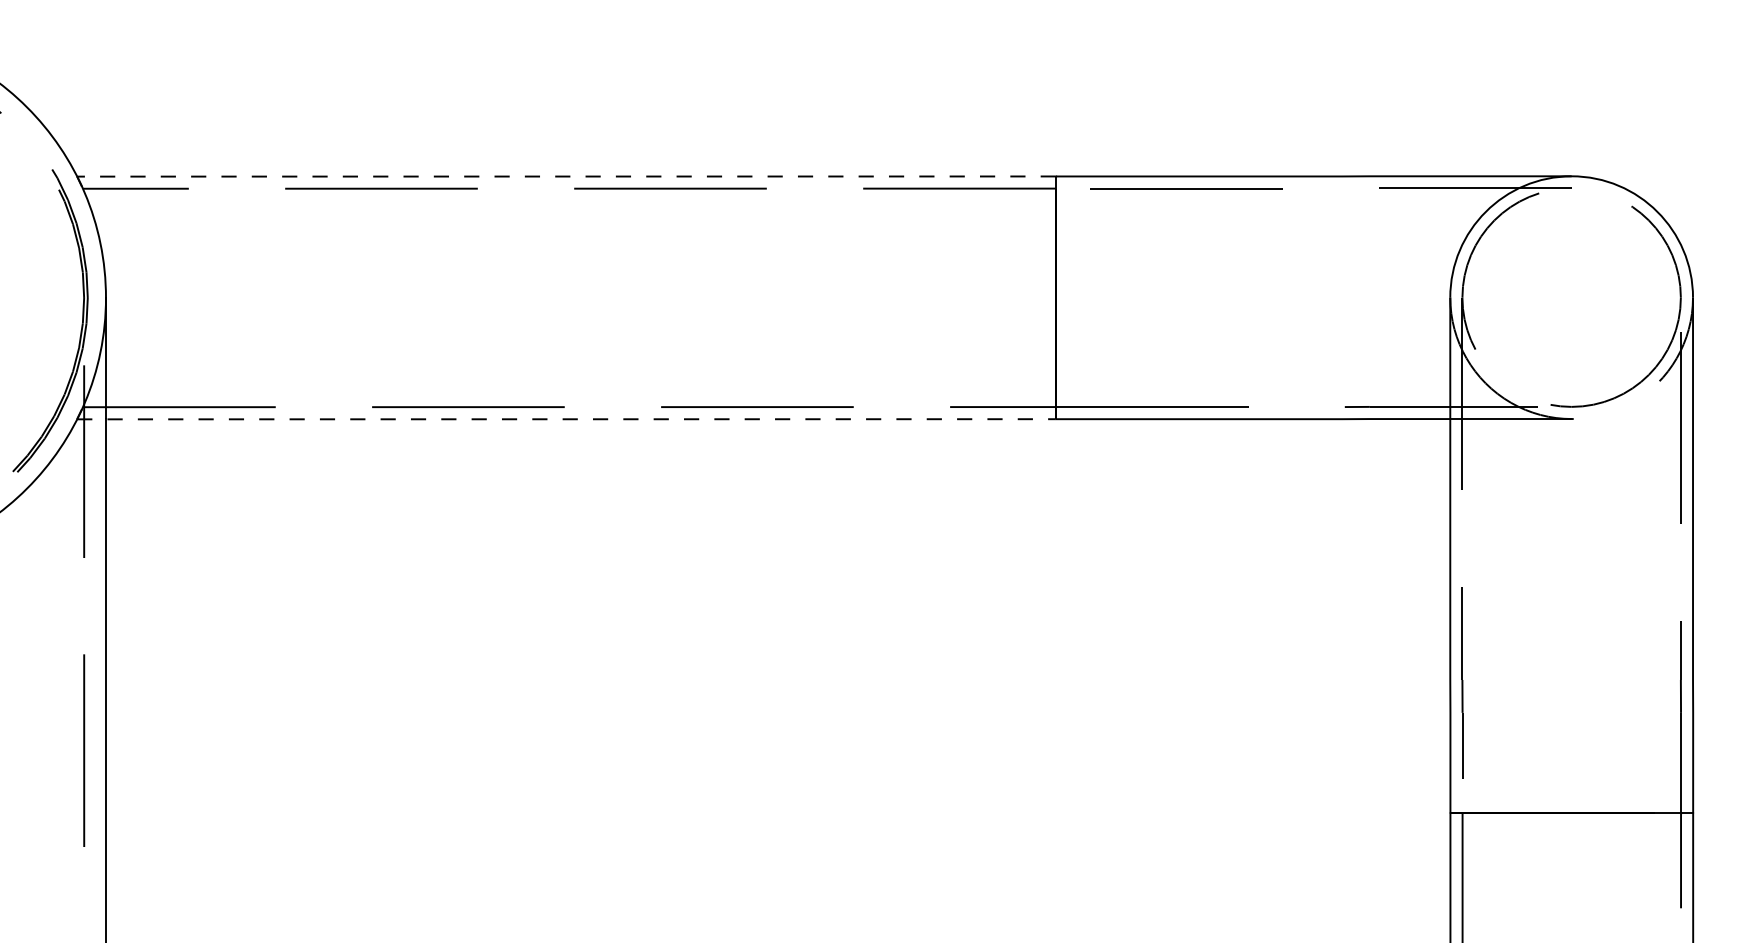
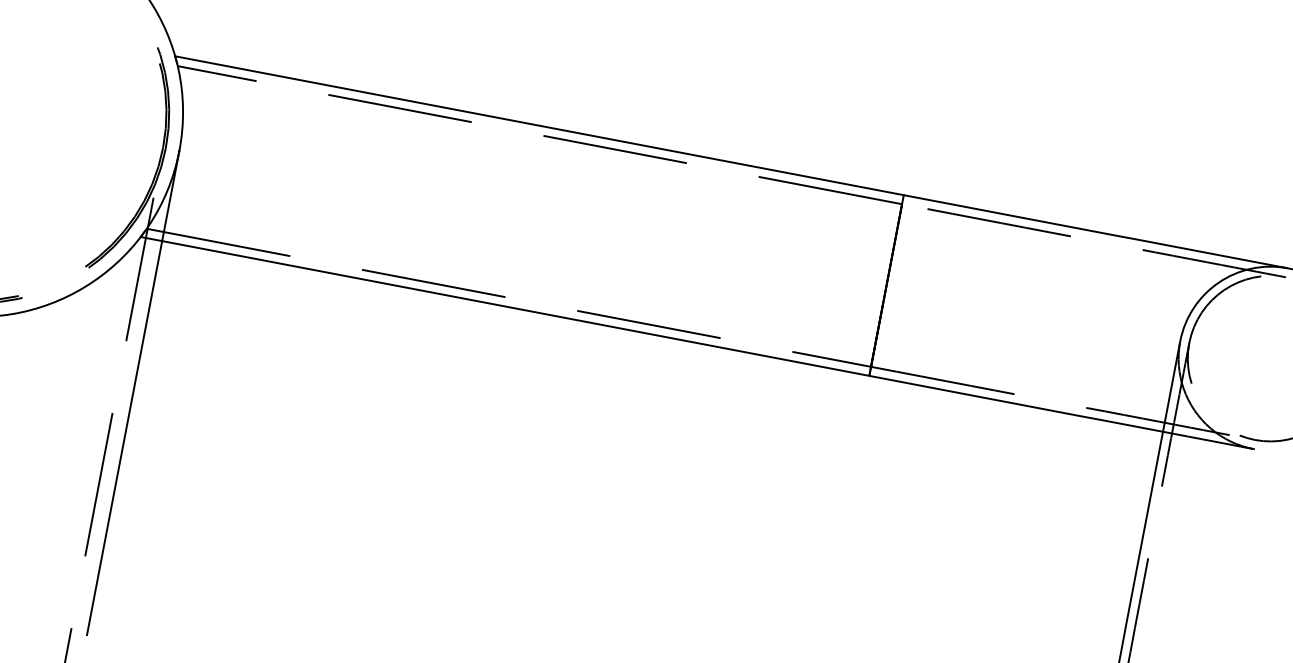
line: (566, 176) -> (539, 125), dashed -> solid
line: (567, 419) -> (505, 306), dashed -> solid

